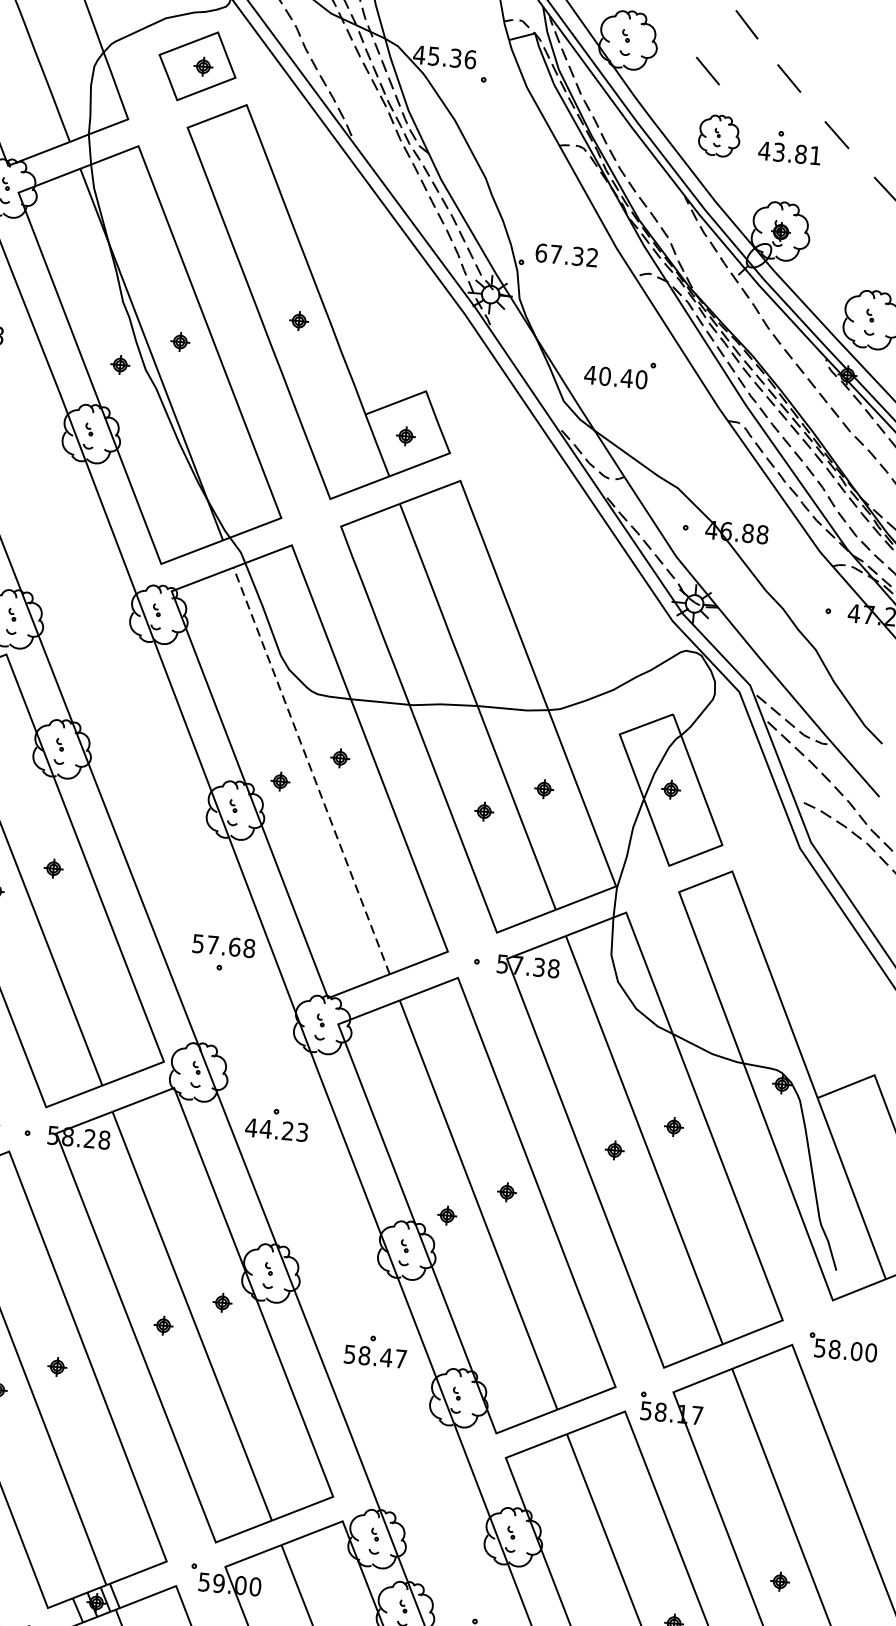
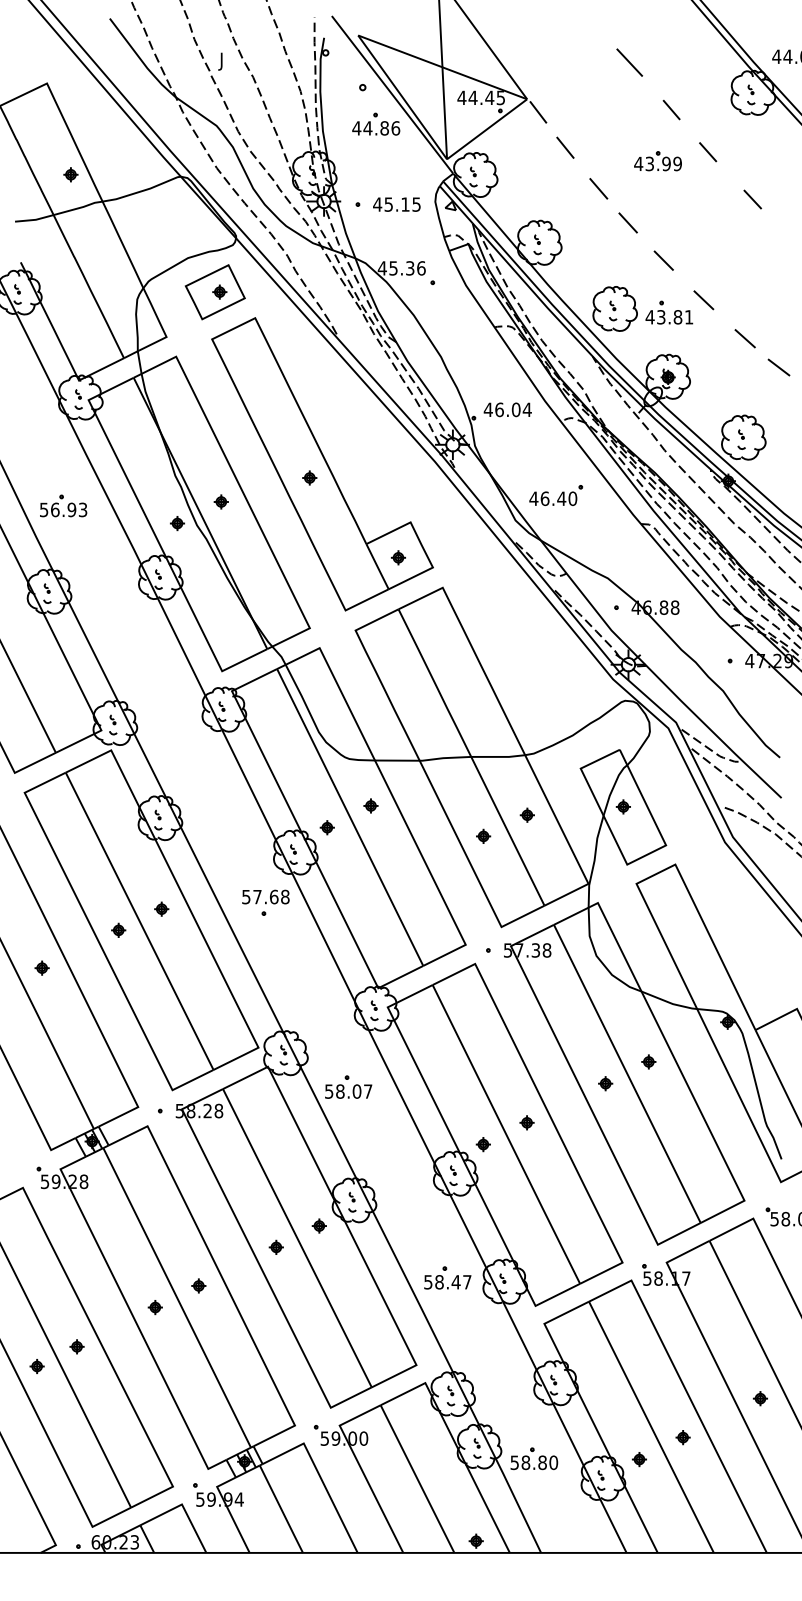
line: (707, 70) -> (601, 260), removed
part: (718, 135) -> (614, 308), size x1.43
text: (566, 254) -> (507, 409), 67.32 -> 46.04
text: (605, 376) -> (545, 498), 40.40 -> 46.40
line: (312, 771) -> (350, 817), dashed -> solid
part: (222, 953) -> (265, 902), moved
text: (276, 1129) -> (348, 1091), 44.23 -> 58.07
part: (375, 1350) -> (447, 1277), moved

